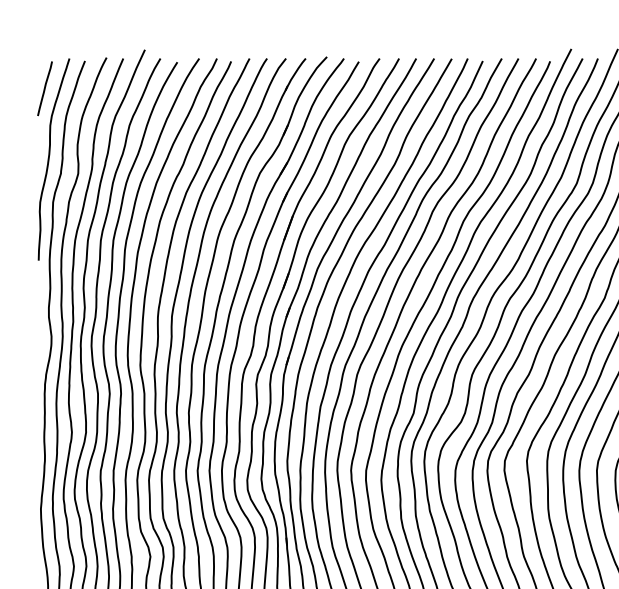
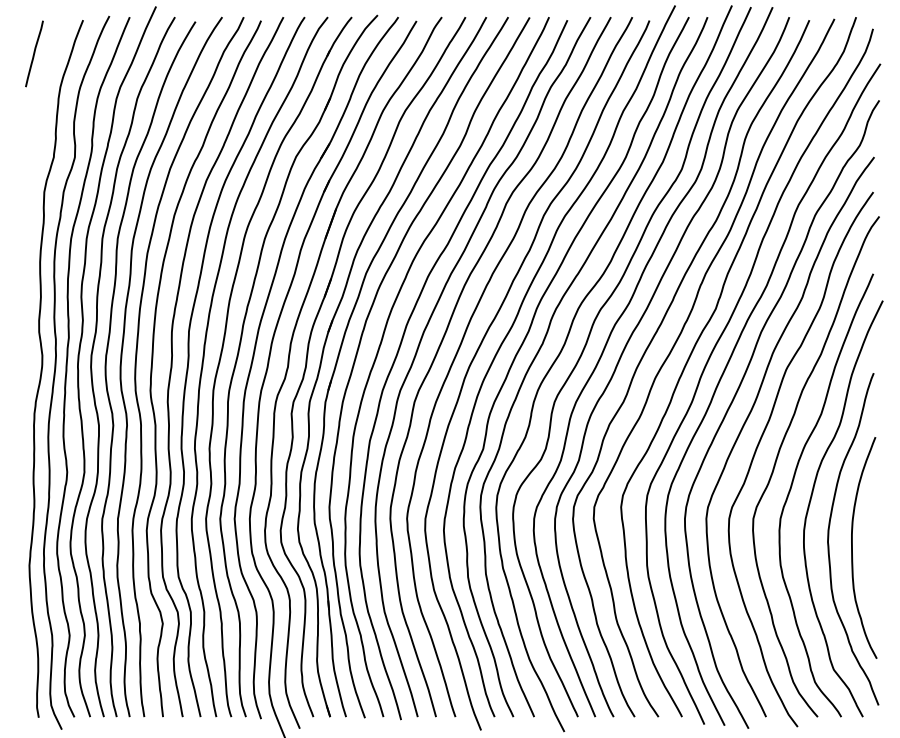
curve: (49, 157) -> (40, 137), removed

